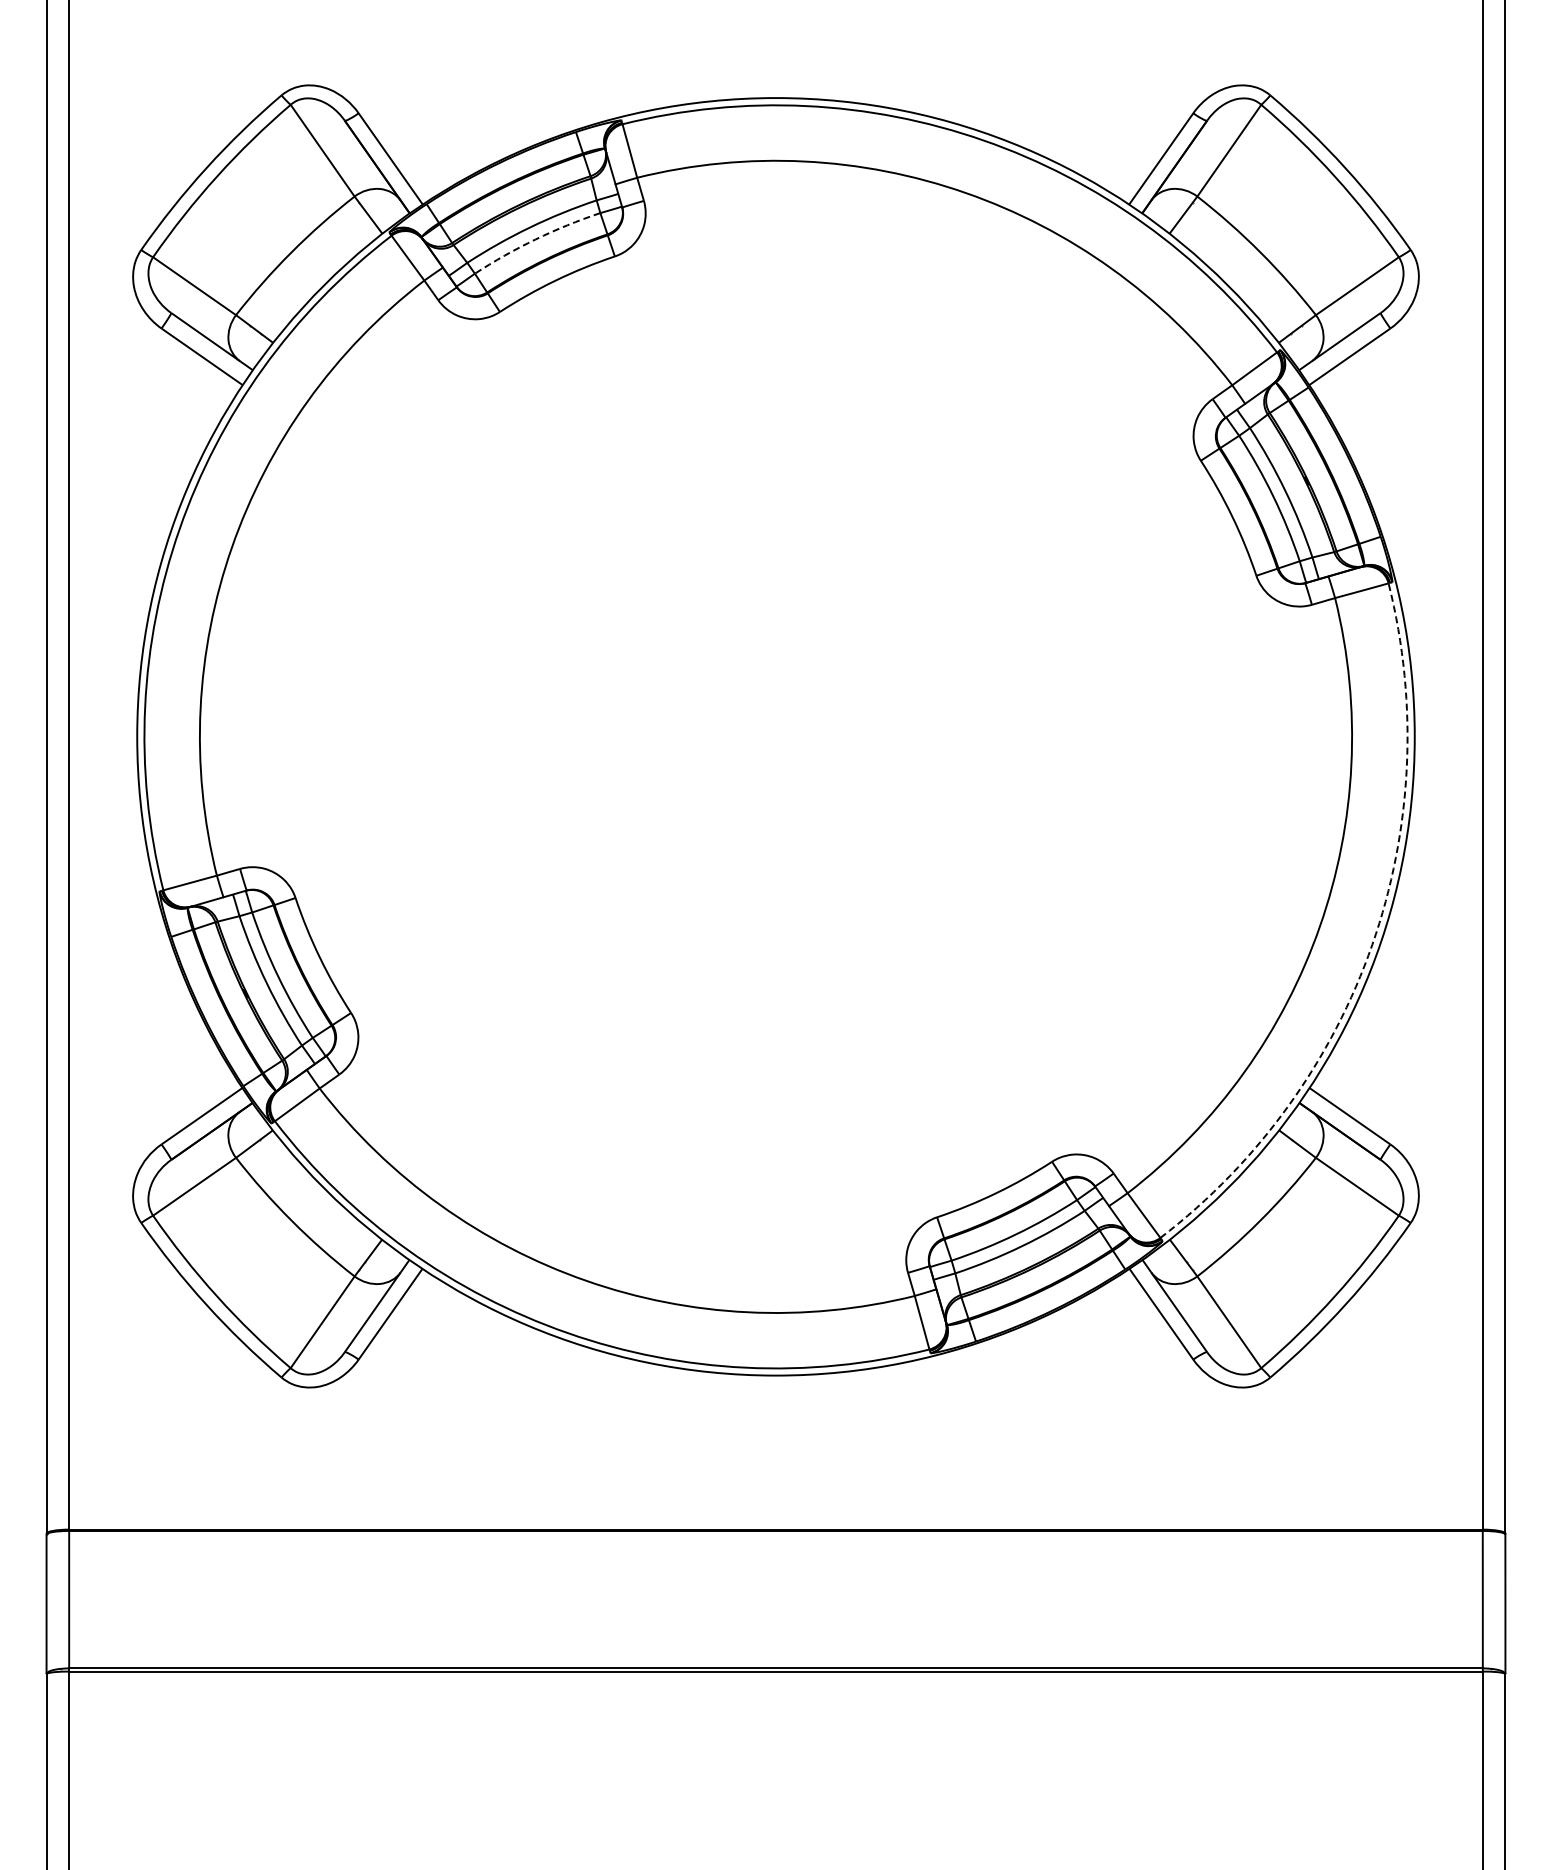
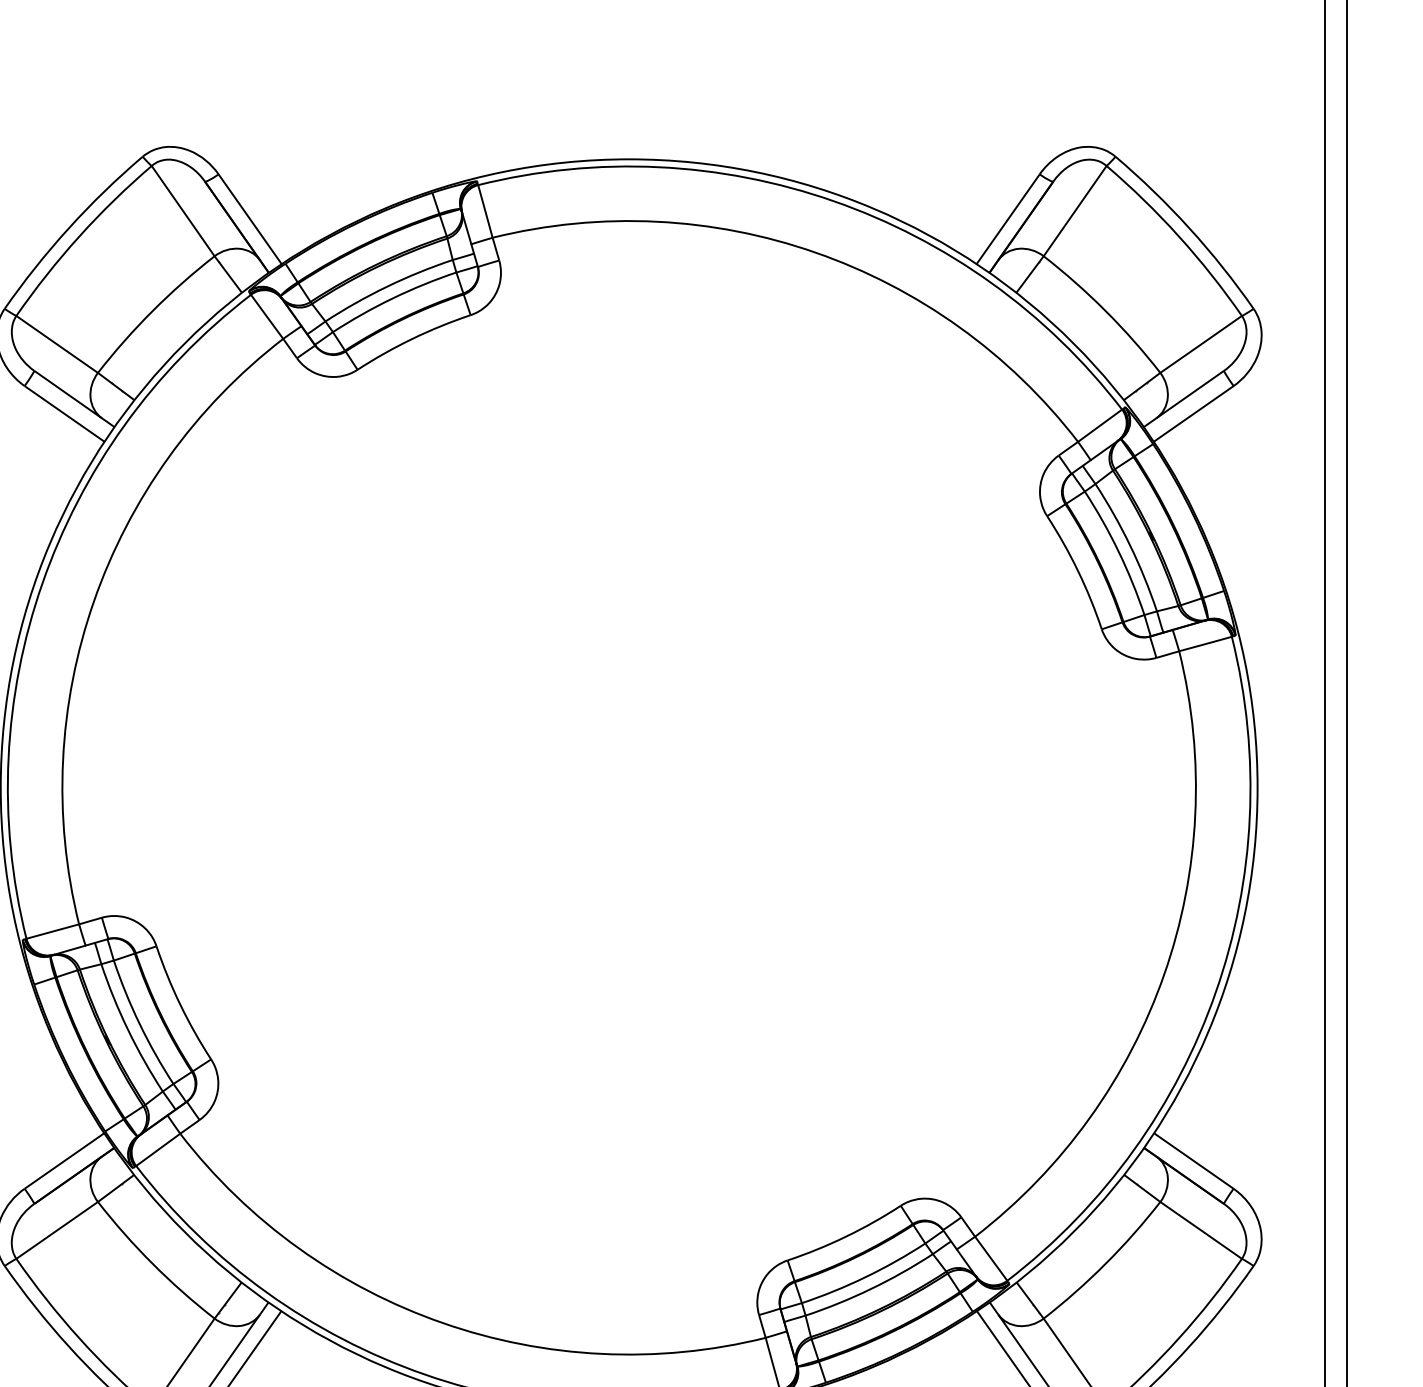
arc: (535, 239) -> (392, 298), dashed -> solid
arc: (1372, 944) -> (1216, 992), dashed -> solid

